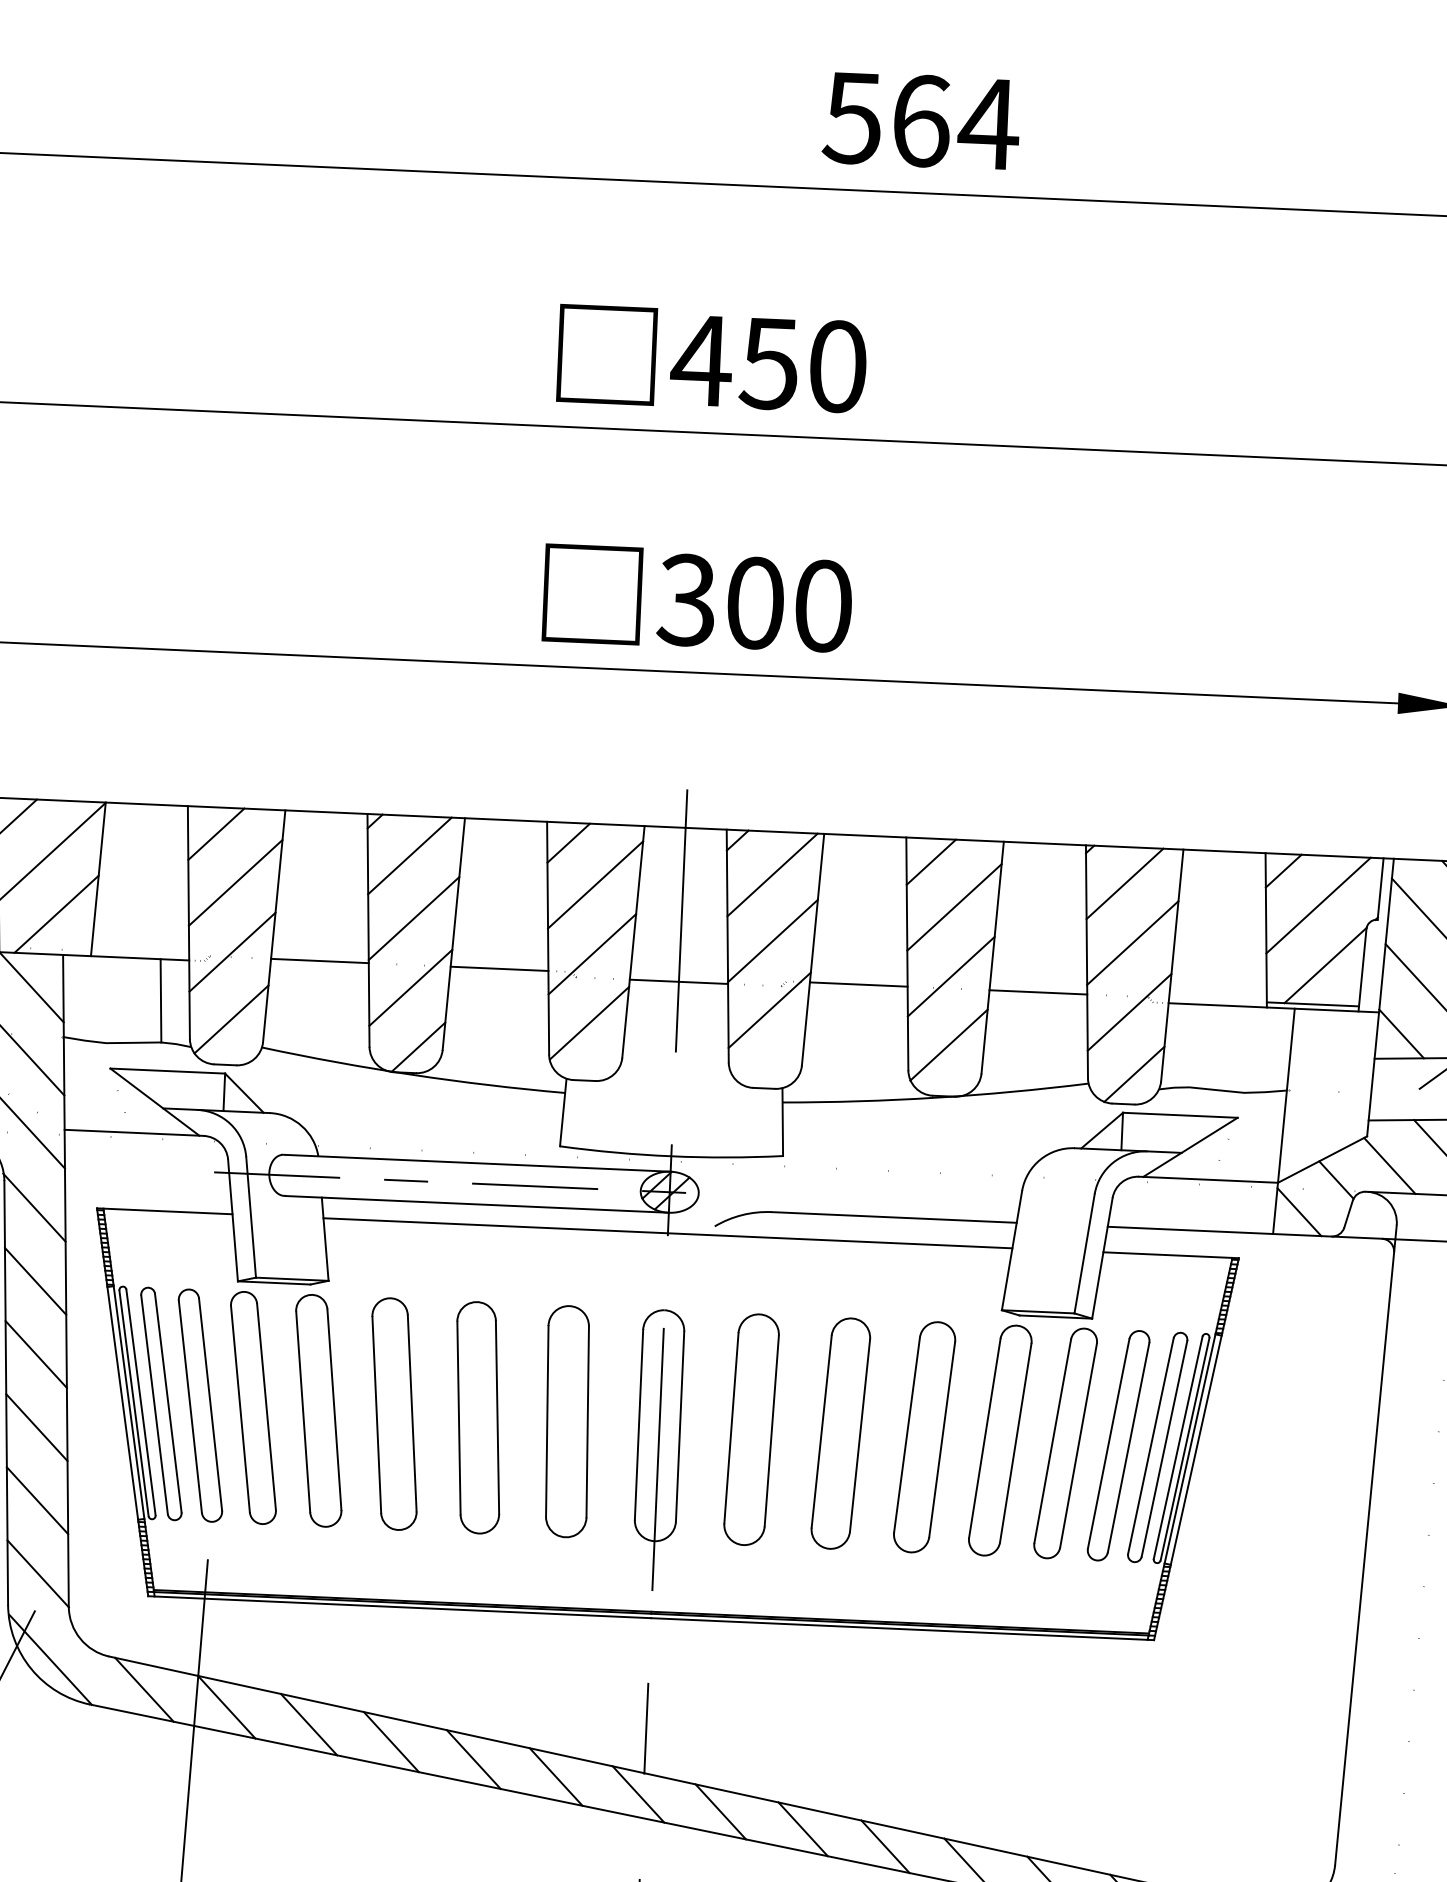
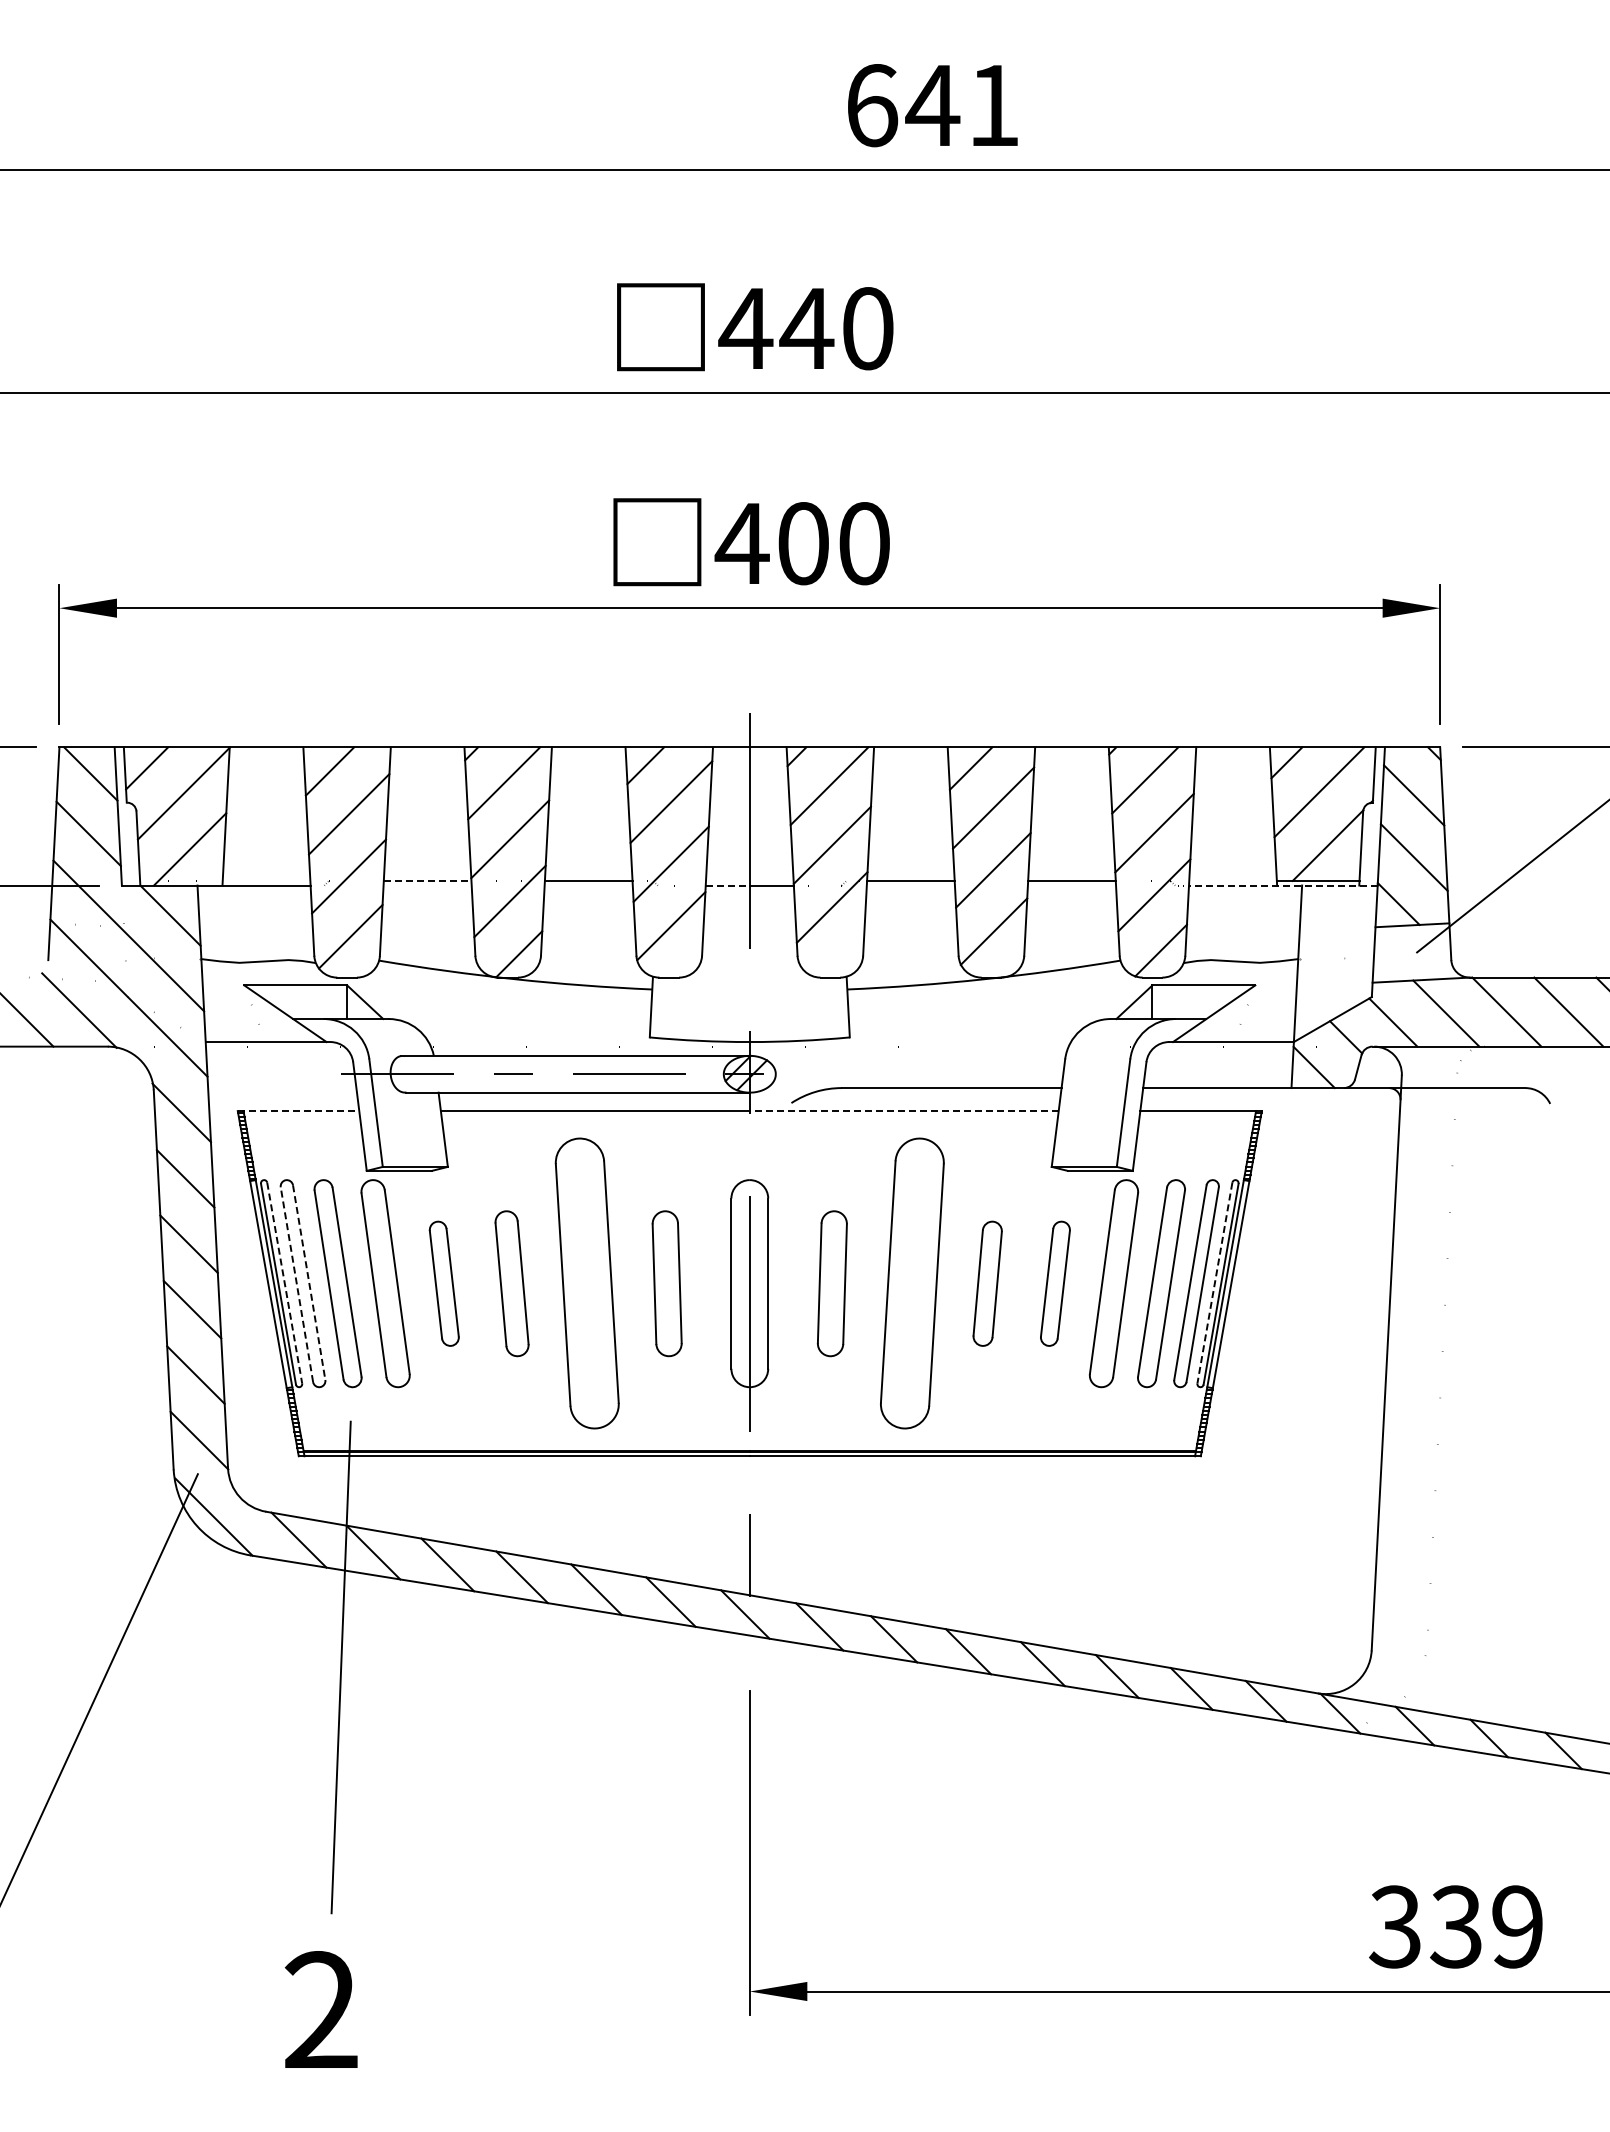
text: (921, 120) -> (933, 105), 564 -> 641
text: (769, 364) -> (806, 329), 450 -> 440
text: (686, 600) -> (741, 543), 300 -> 400
line: (319, 960) -> (427, 880), solid -> dashed
line: (655, 980) -> (728, 885), solid -> dashed
line: (160, 1000) -> (286, 922), removed
line: (1272, 1007) -> (1282, 885), solid -> dashed
line: (164, 1211) -> (298, 1111), solid -> dashed
line: (839, 1241) -> (903, 1111), solid -> dashed
line: (140, 1402) -> (284, 1283), solid -> dashed
line: (168, 1402) -> (309, 1282), solid -> dashed
line: (154, 1404) -> (296, 1284), solid -> dashed
part: (319, 1410) -> (444, 1283), size x0.6
part: (393, 1413) -> (511, 1283), size x0.7
part: (477, 1417) -> (586, 1283), size x1.4
part: (566, 1421) -> (666, 1283), size x0.7
part: (751, 1429) -> (832, 1283), size x0.7
part: (840, 1433) -> (912, 1283), size x1.4
part: (924, 1437) -> (987, 1283), size x0.6
part: (1000, 1440) -> (1055, 1283), size x0.6
line: (1177, 1448) -> (1214, 1283), solid -> dashed

